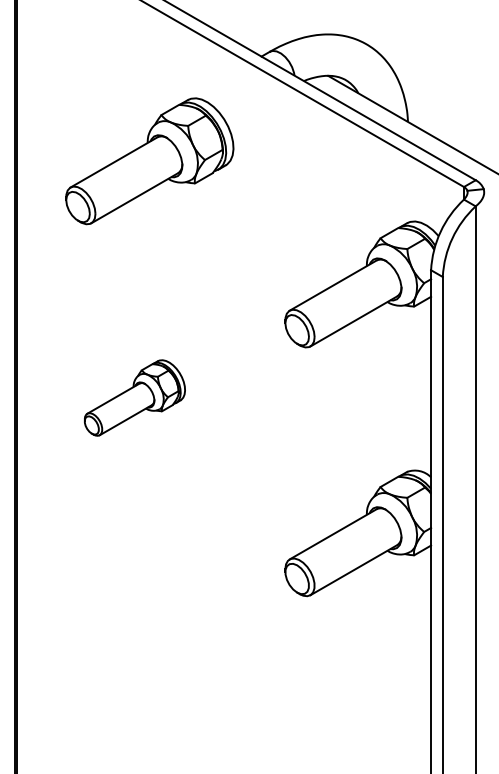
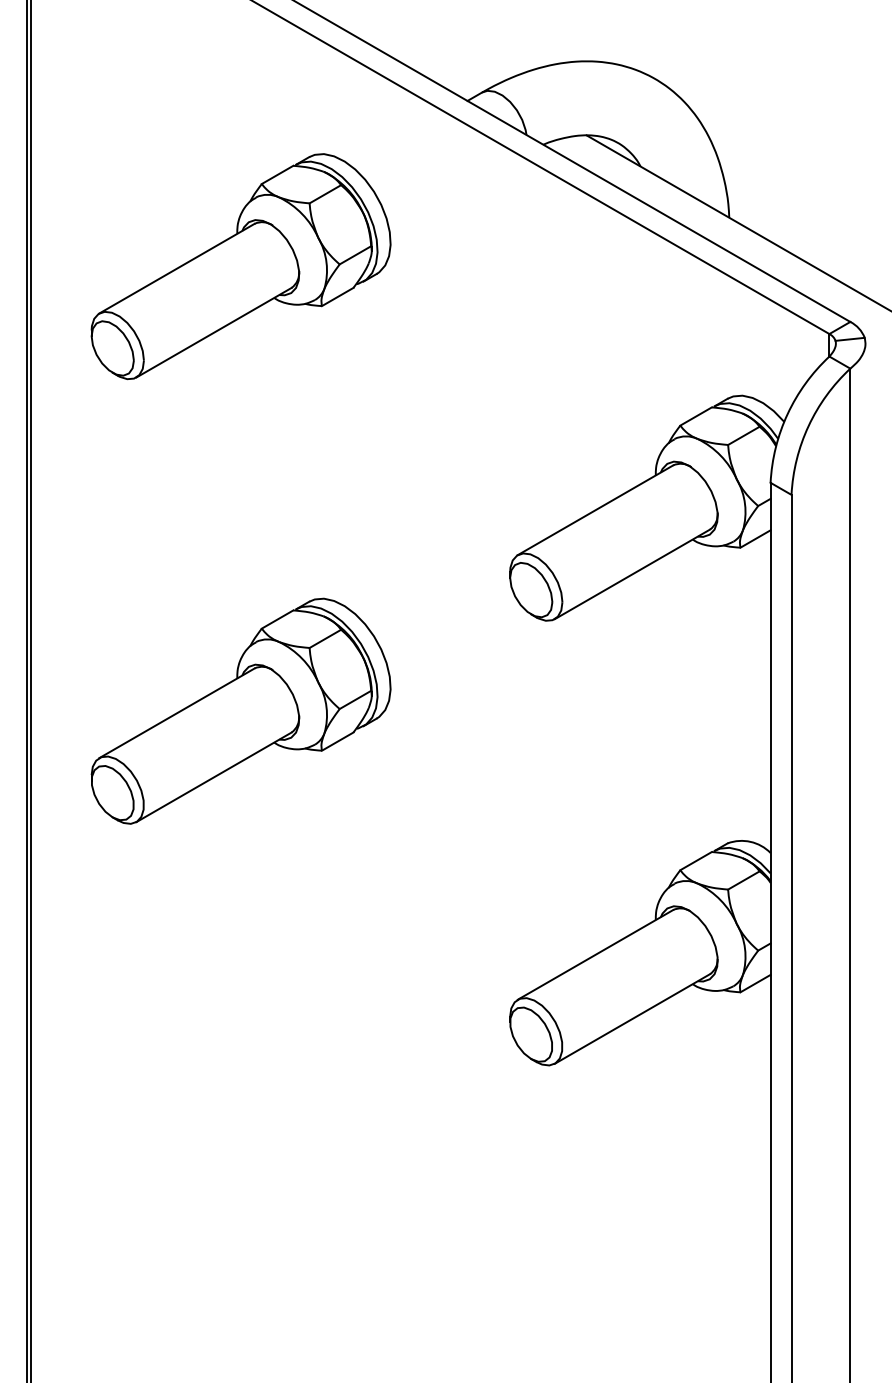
part: (149, 161) -> (240, 266), moved
part: (134, 397) -> (240, 710), size x1.67

